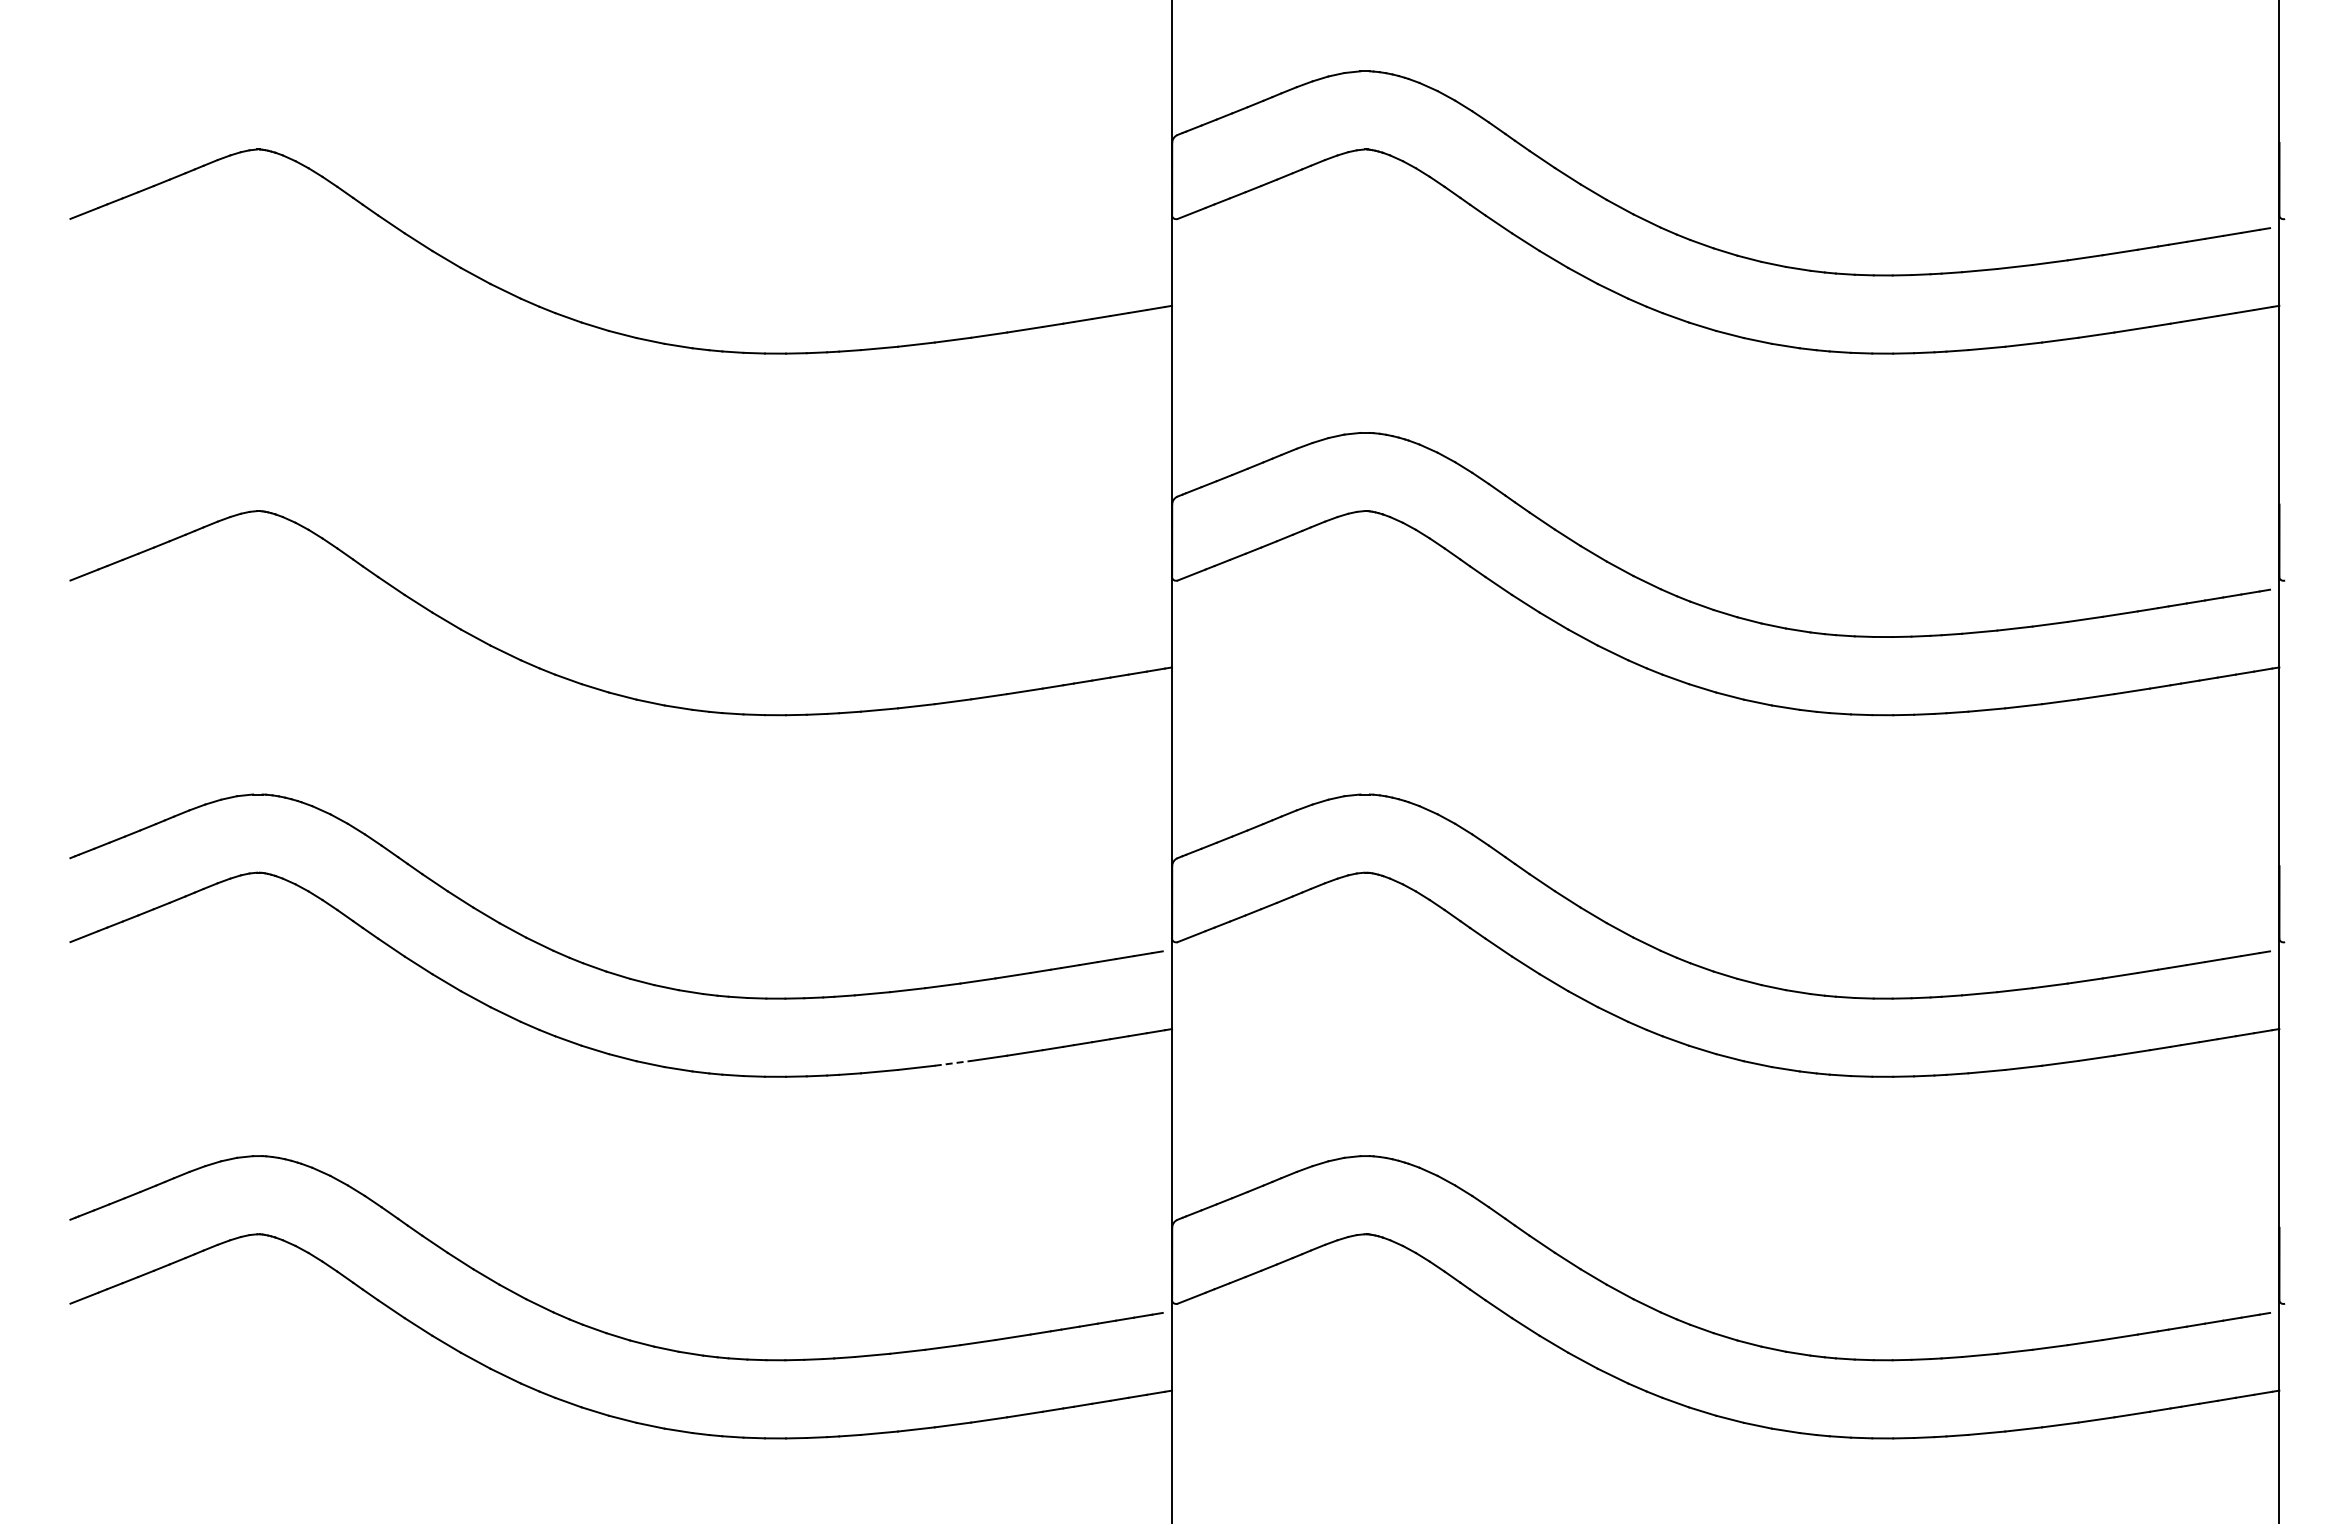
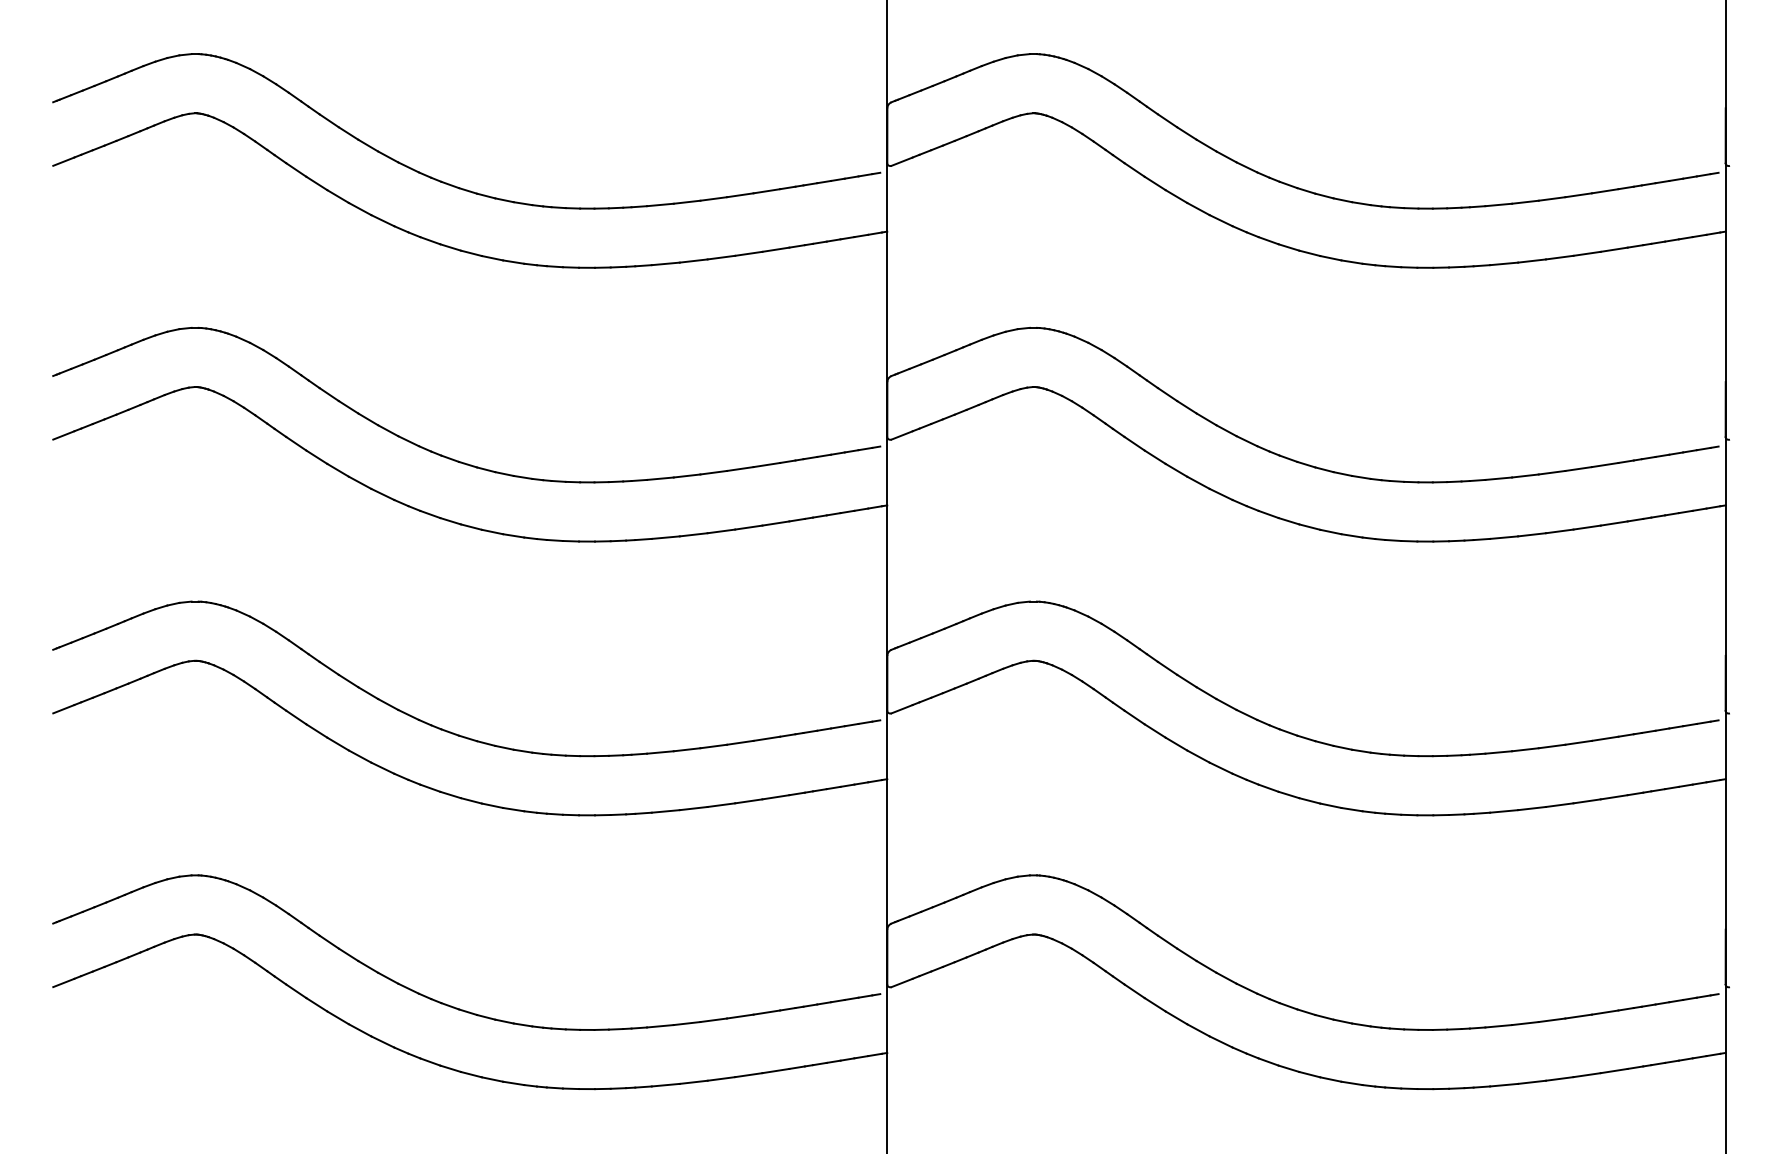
part: (593, 242) -> (449, 183), added
part: (594, 604) -> (450, 457), added
line: (953, 1063) -> (721, 805), dashed -> solid

